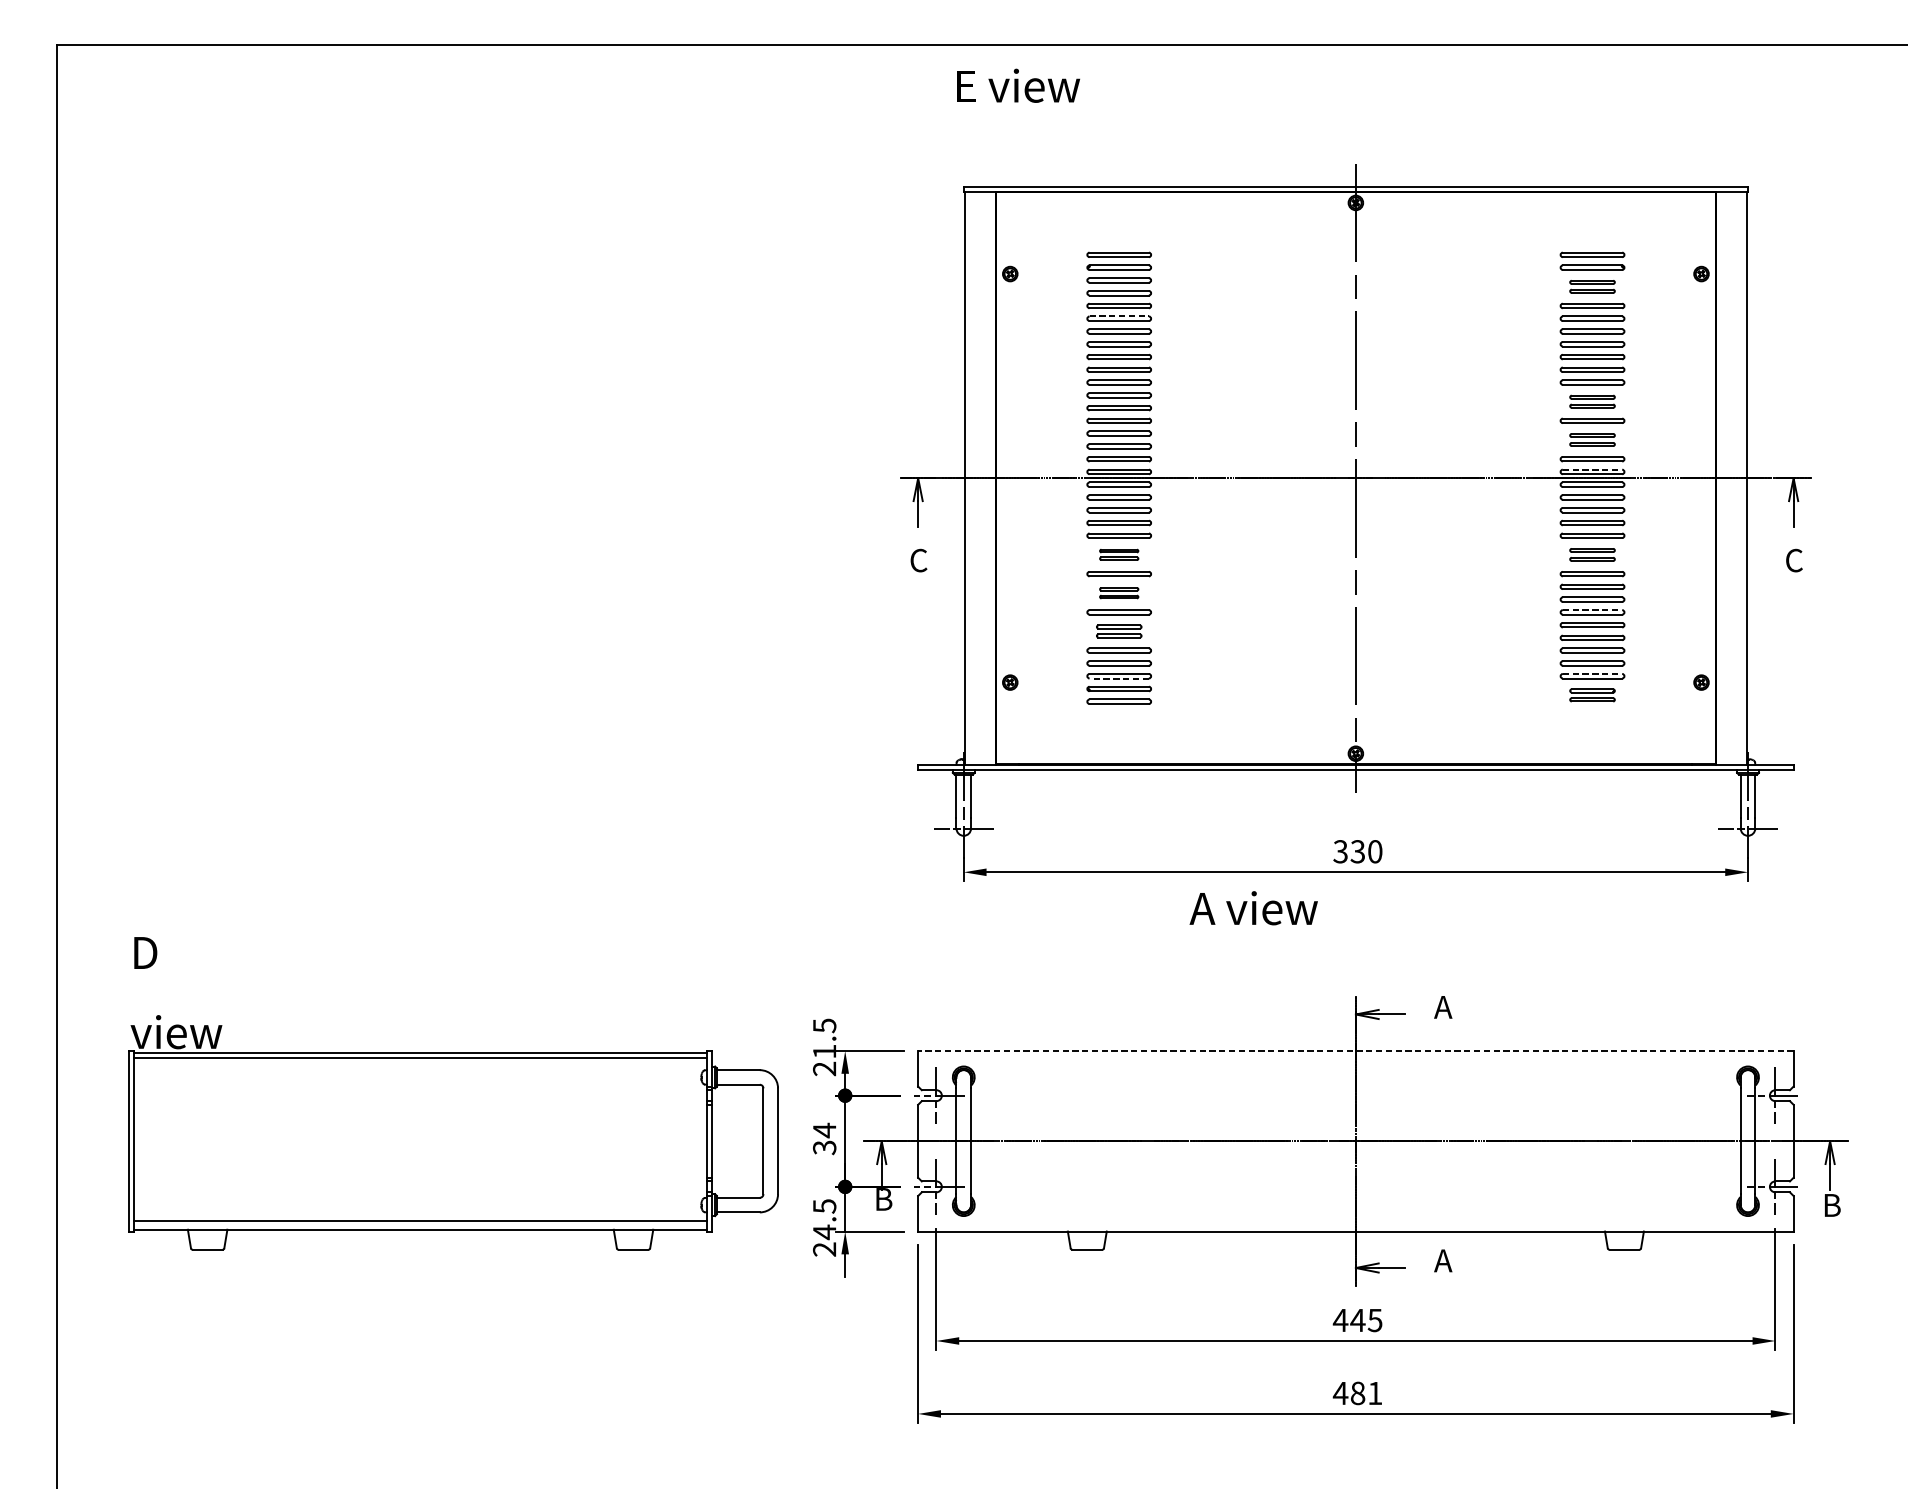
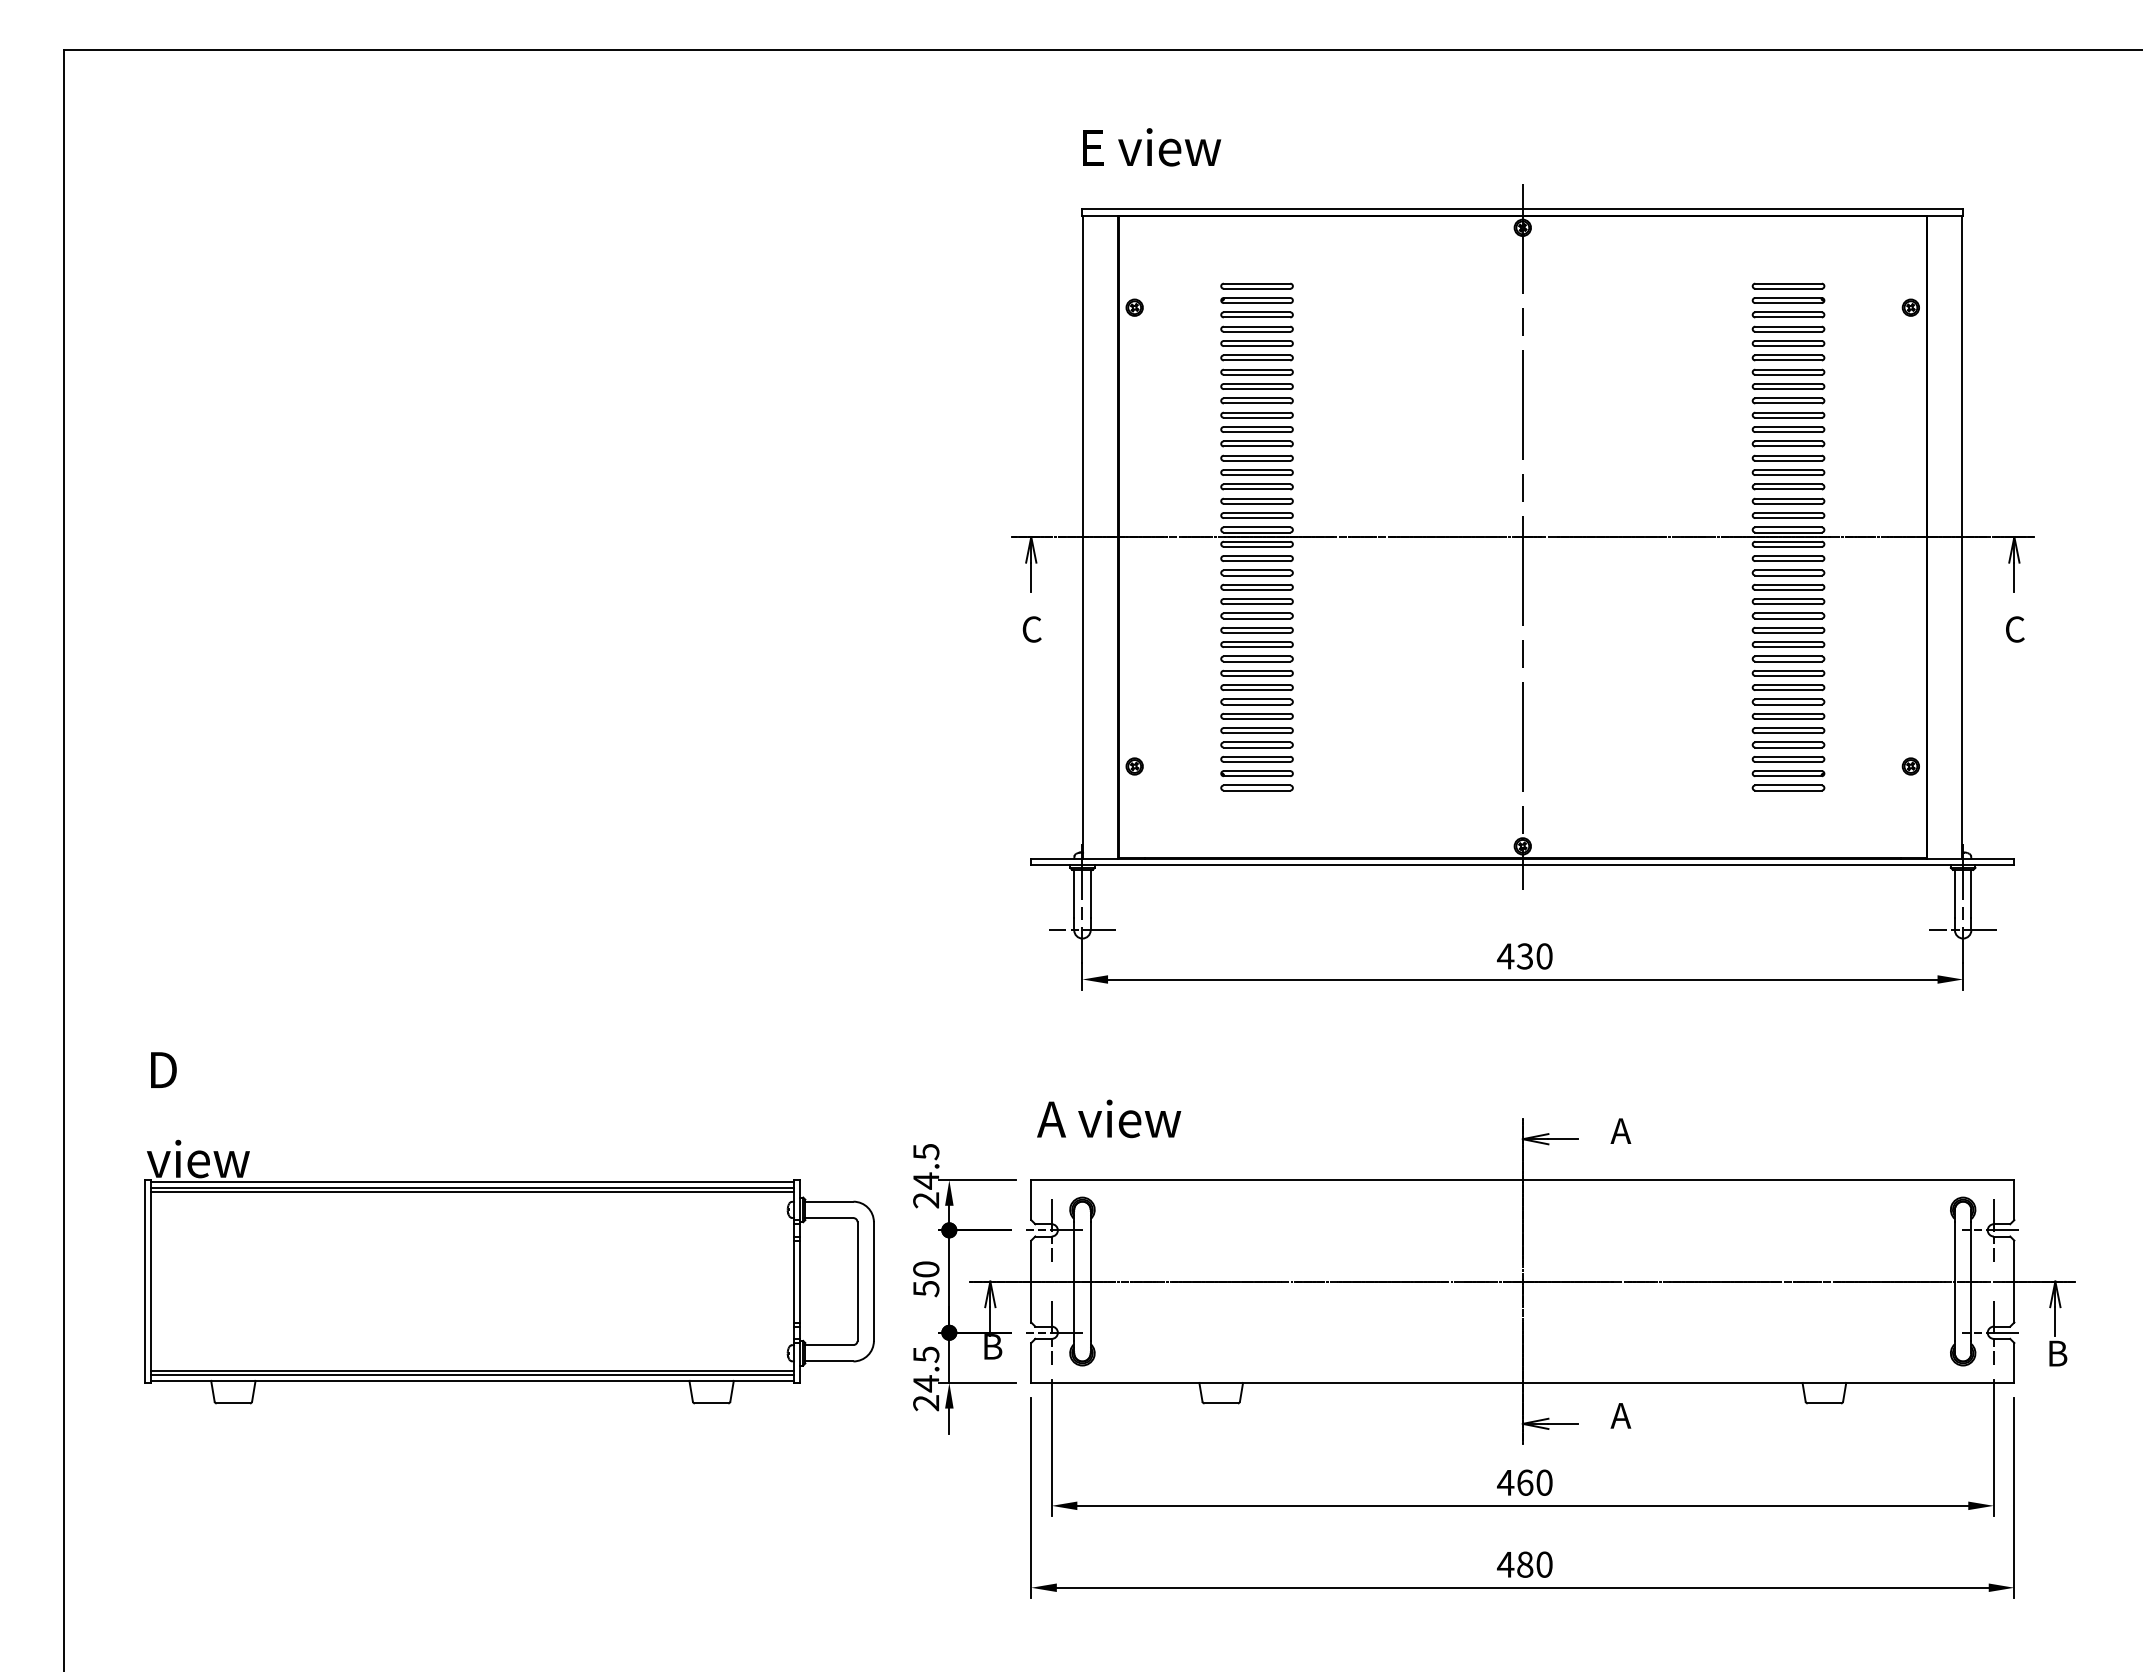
text: (1019, 85) -> (1152, 147), moved
part: (1592, 286) -> (1788, 321), size x1.43
line: (1119, 316) -> (1257, 355), dashed -> solid
part: (1592, 401) -> (1788, 450), size x1.43
part: (1592, 439) -> (1788, 493), size x1.43
line: (1593, 469) -> (1789, 527), dashed -> solid
part: (1118, 554) -> (1256, 622), size x1.67
part: (1592, 554) -> (1788, 622), size x1.43
part: (1118, 592) -> (1256, 665), size x1.67
line: (1593, 610) -> (1789, 685), dashed -> solid
part: (1118, 630) -> (1256, 708), size x1.43
line: (1593, 673) -> (1789, 756), dashed -> solid
line: (1118, 678) -> (1256, 761), dashed -> solid
part: (1592, 695) -> (1788, 780), size x1.43
text: (1340, 851) -> (1505, 956), 330 -> 430
text: (1254, 907) -> (1109, 1118), moved
text: (824, 1051) -> (926, 1180), 21.5 -> 24.5
line: (1355, 1051) -> (1522, 1180), dashed -> solid
line: (420, 1061) -> (472, 1192), added
text: (824, 1138) -> (926, 1278), 34 -> 50
line: (420, 1224) -> (472, 1374), added
text: (1366, 1320) -> (1534, 1482), 445 -> 460
text: (1375, 1393) -> (1544, 1564), 481 -> 480

